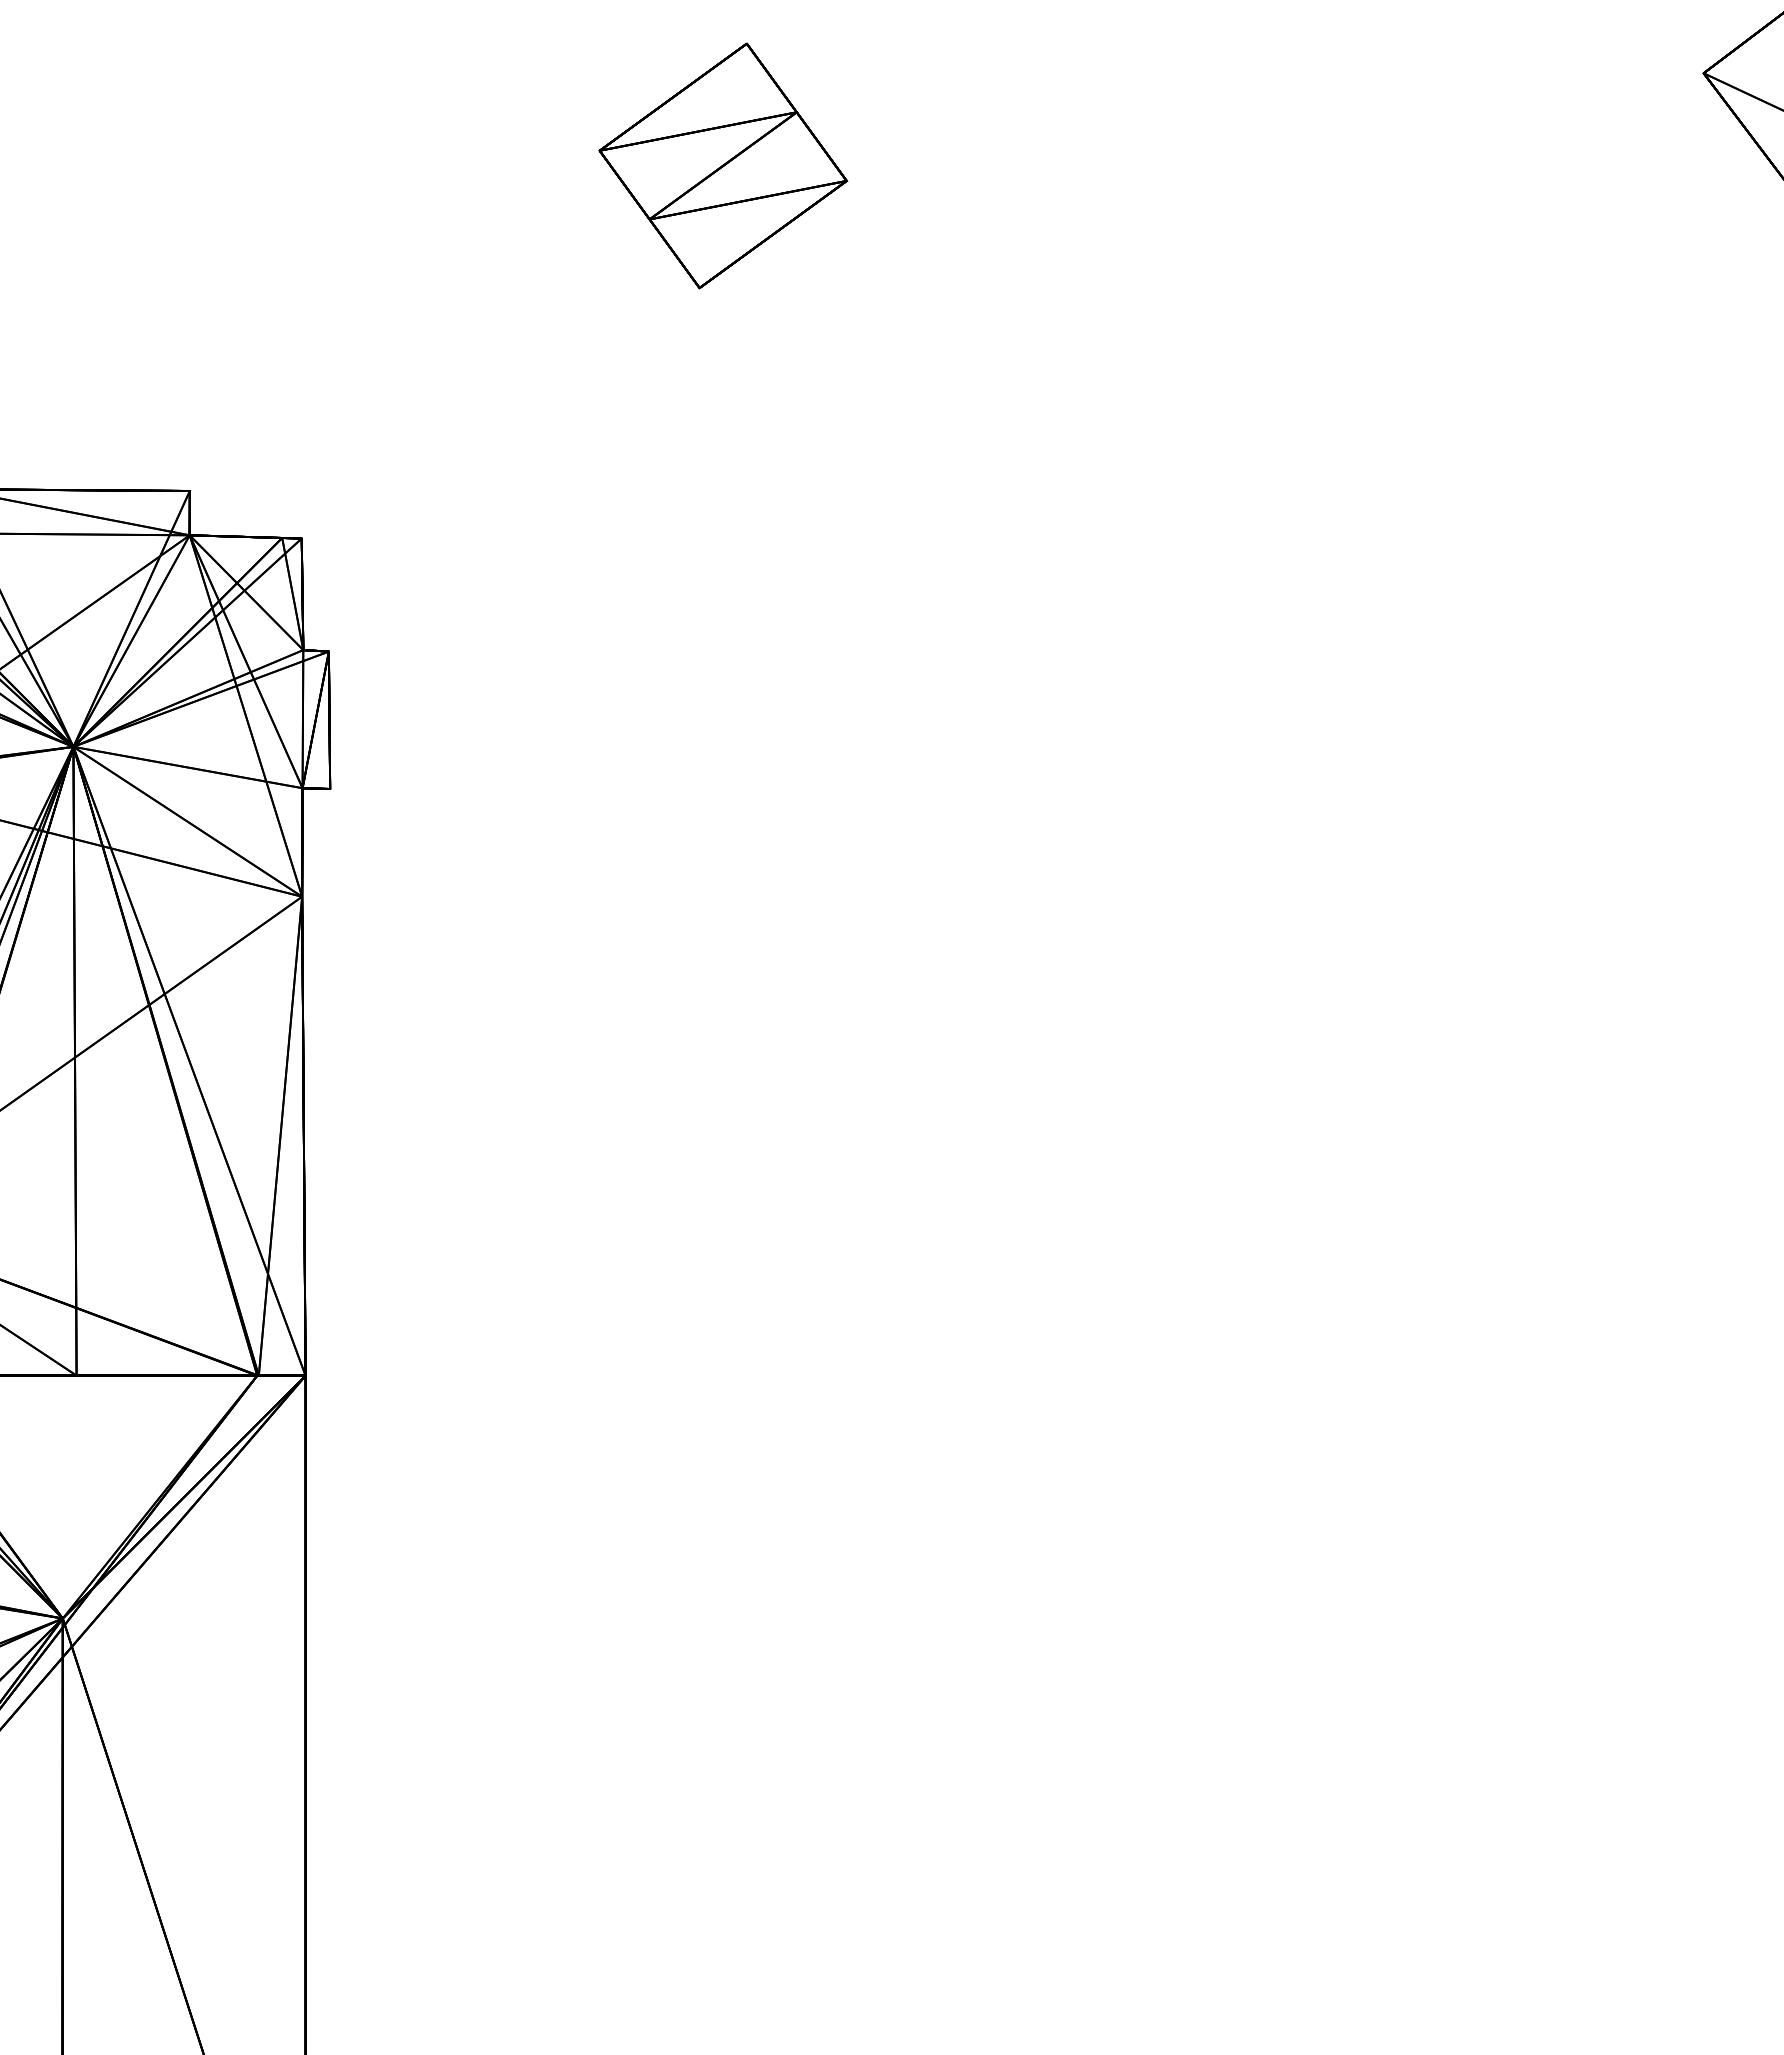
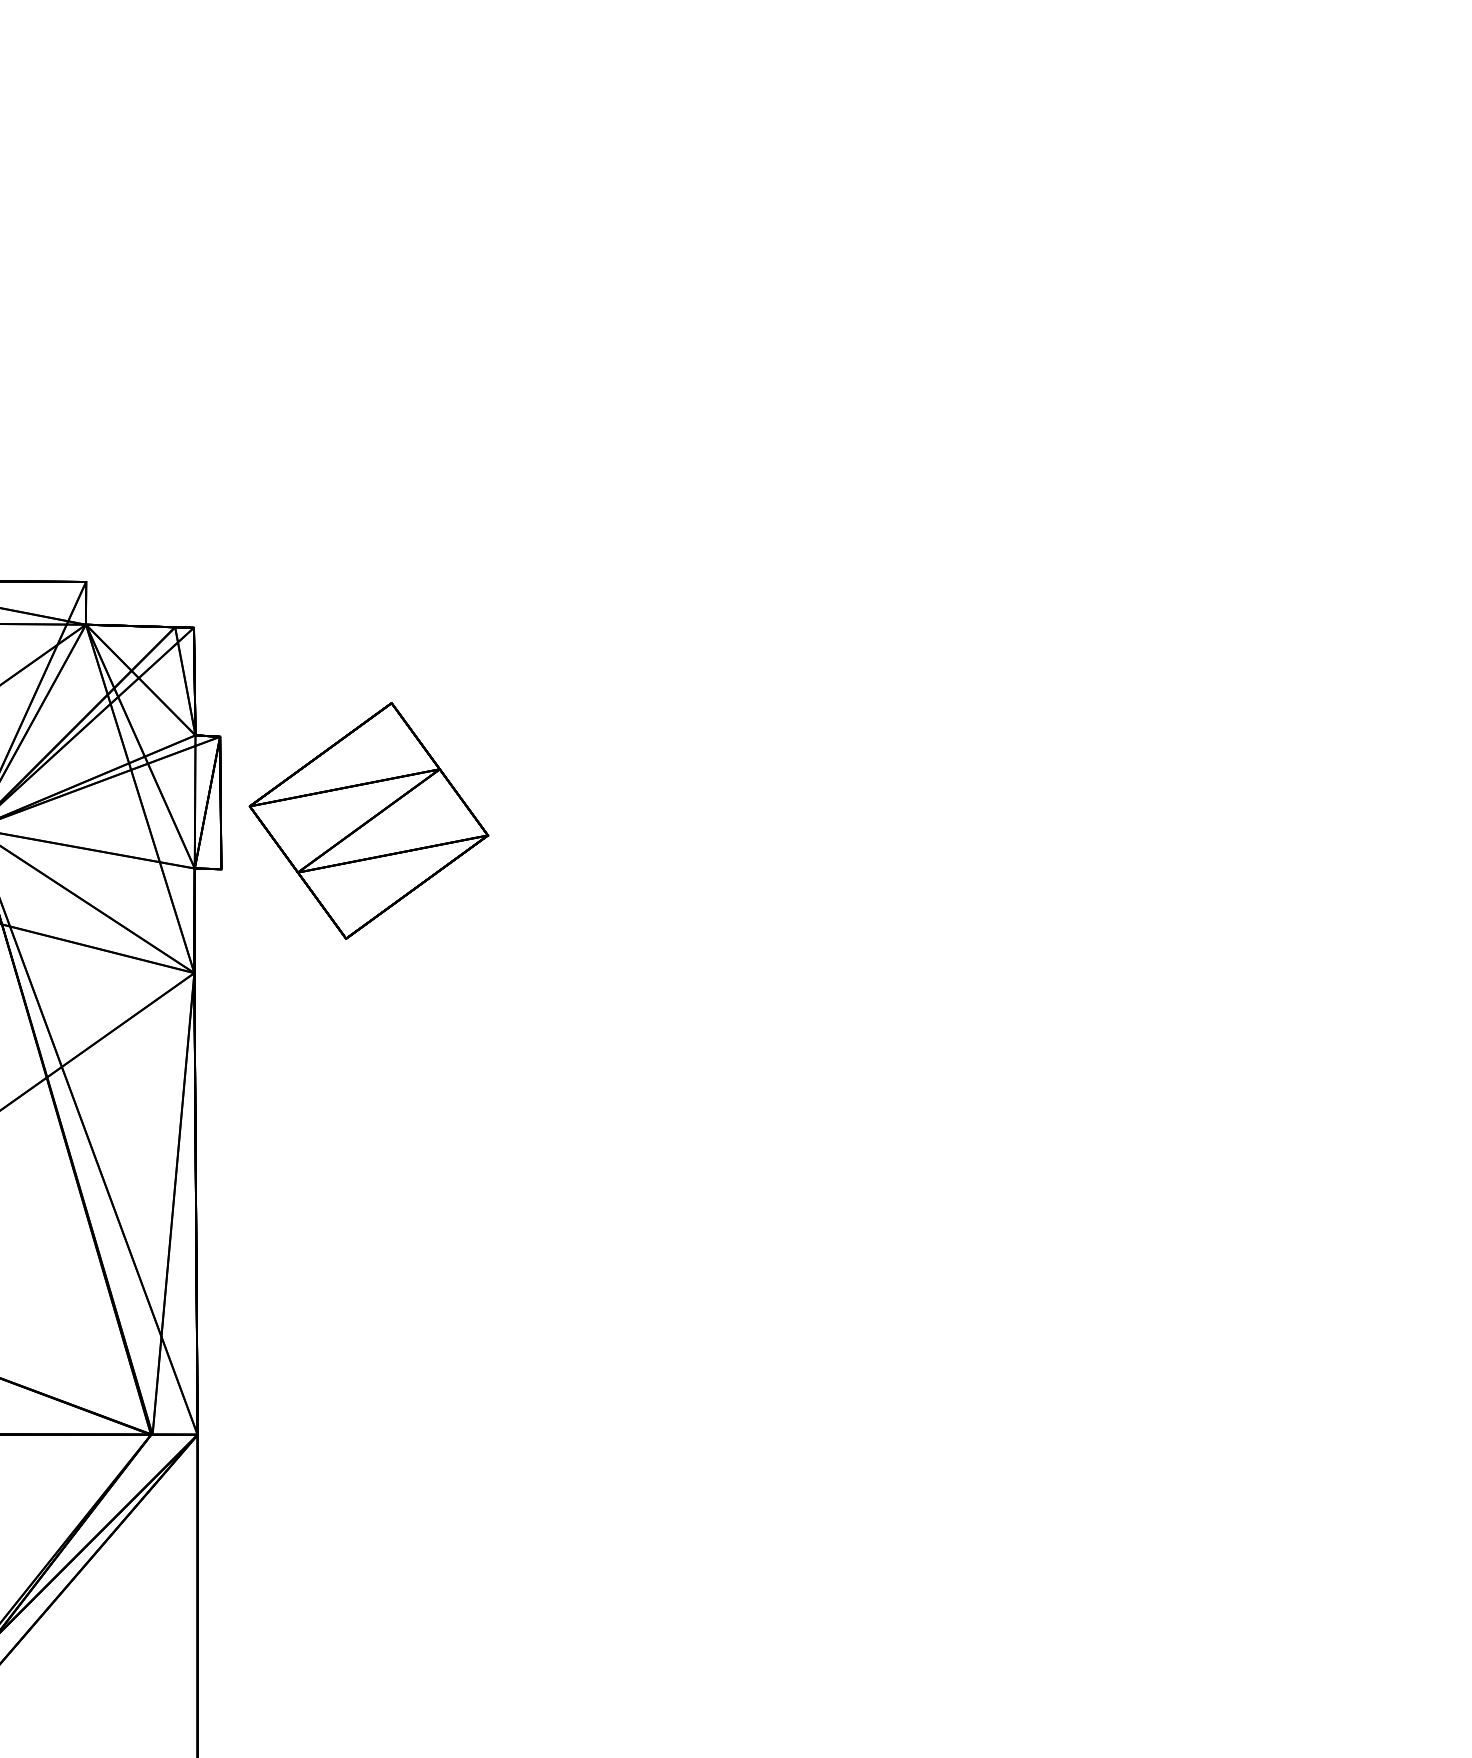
part: (723, 165) -> (369, 820), moved

